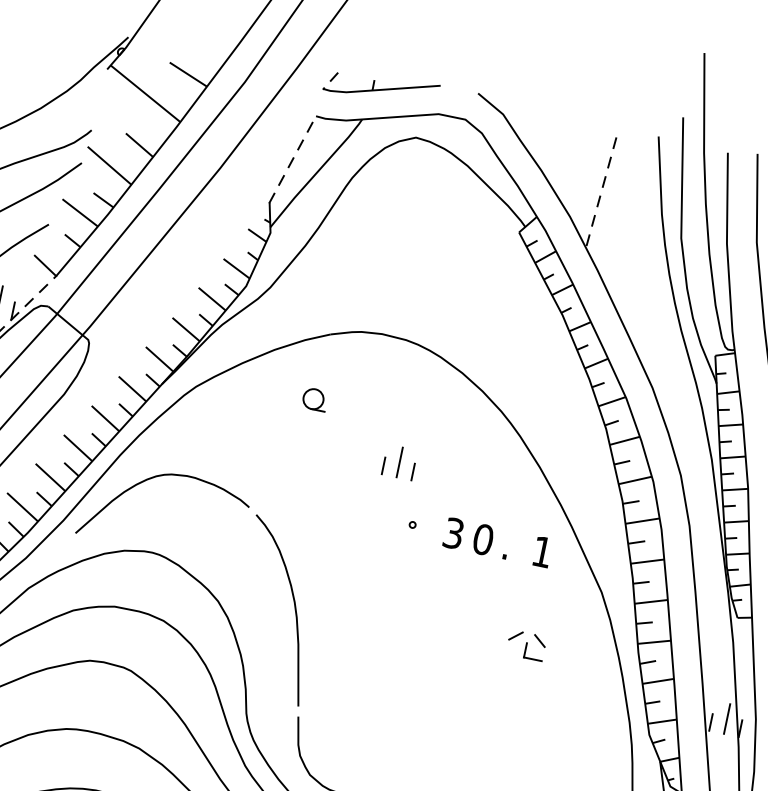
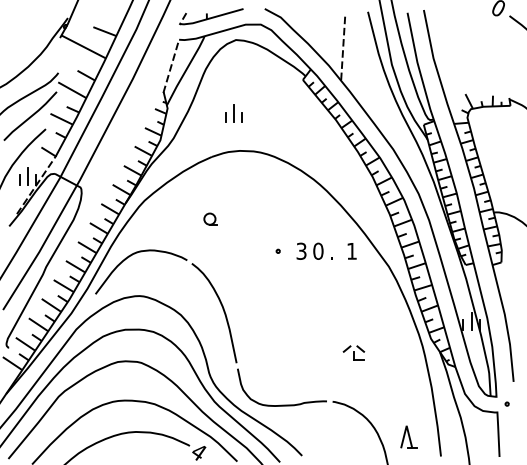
part: (314, 398) -> (210, 218), moved
part: (398, 461) -> (233, 113), moved
part: (525, 644) -> (353, 352), moved

